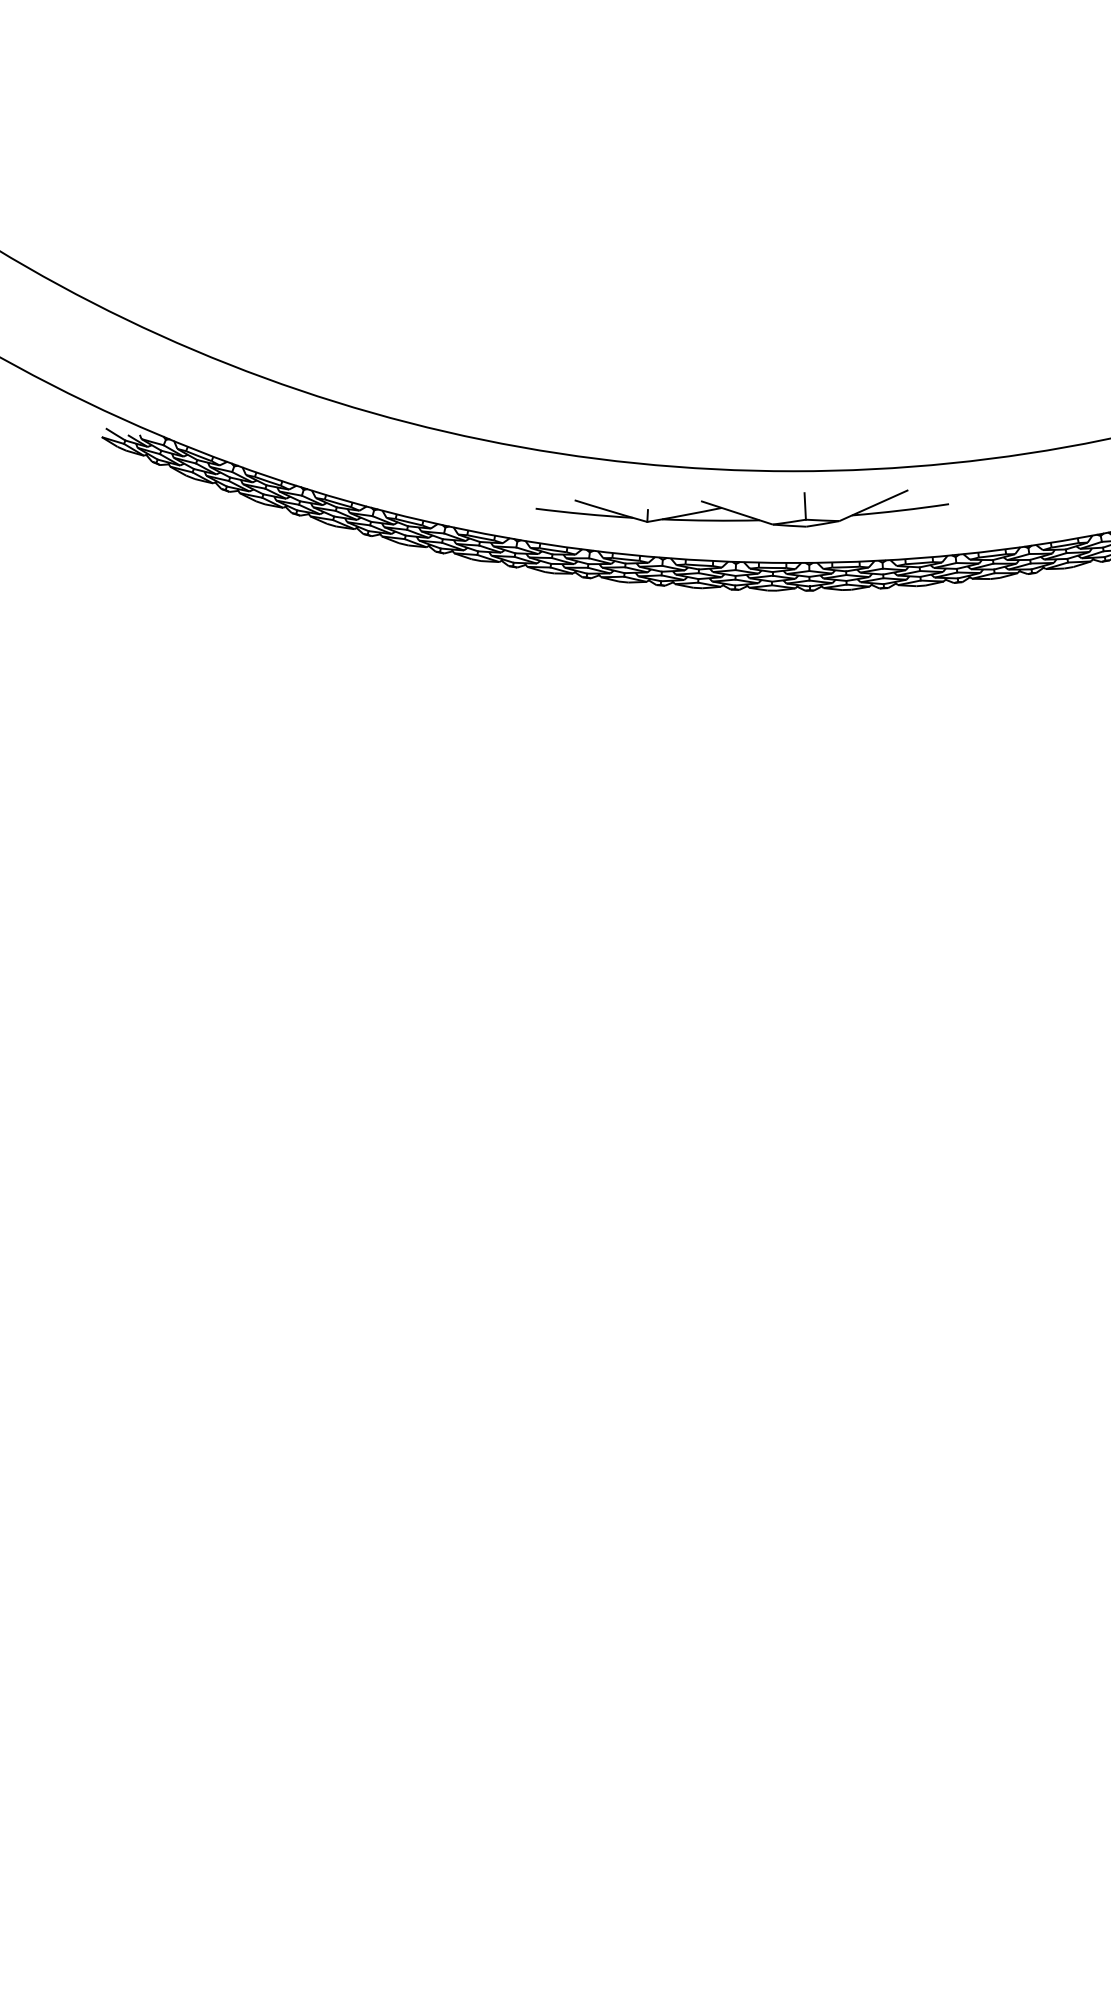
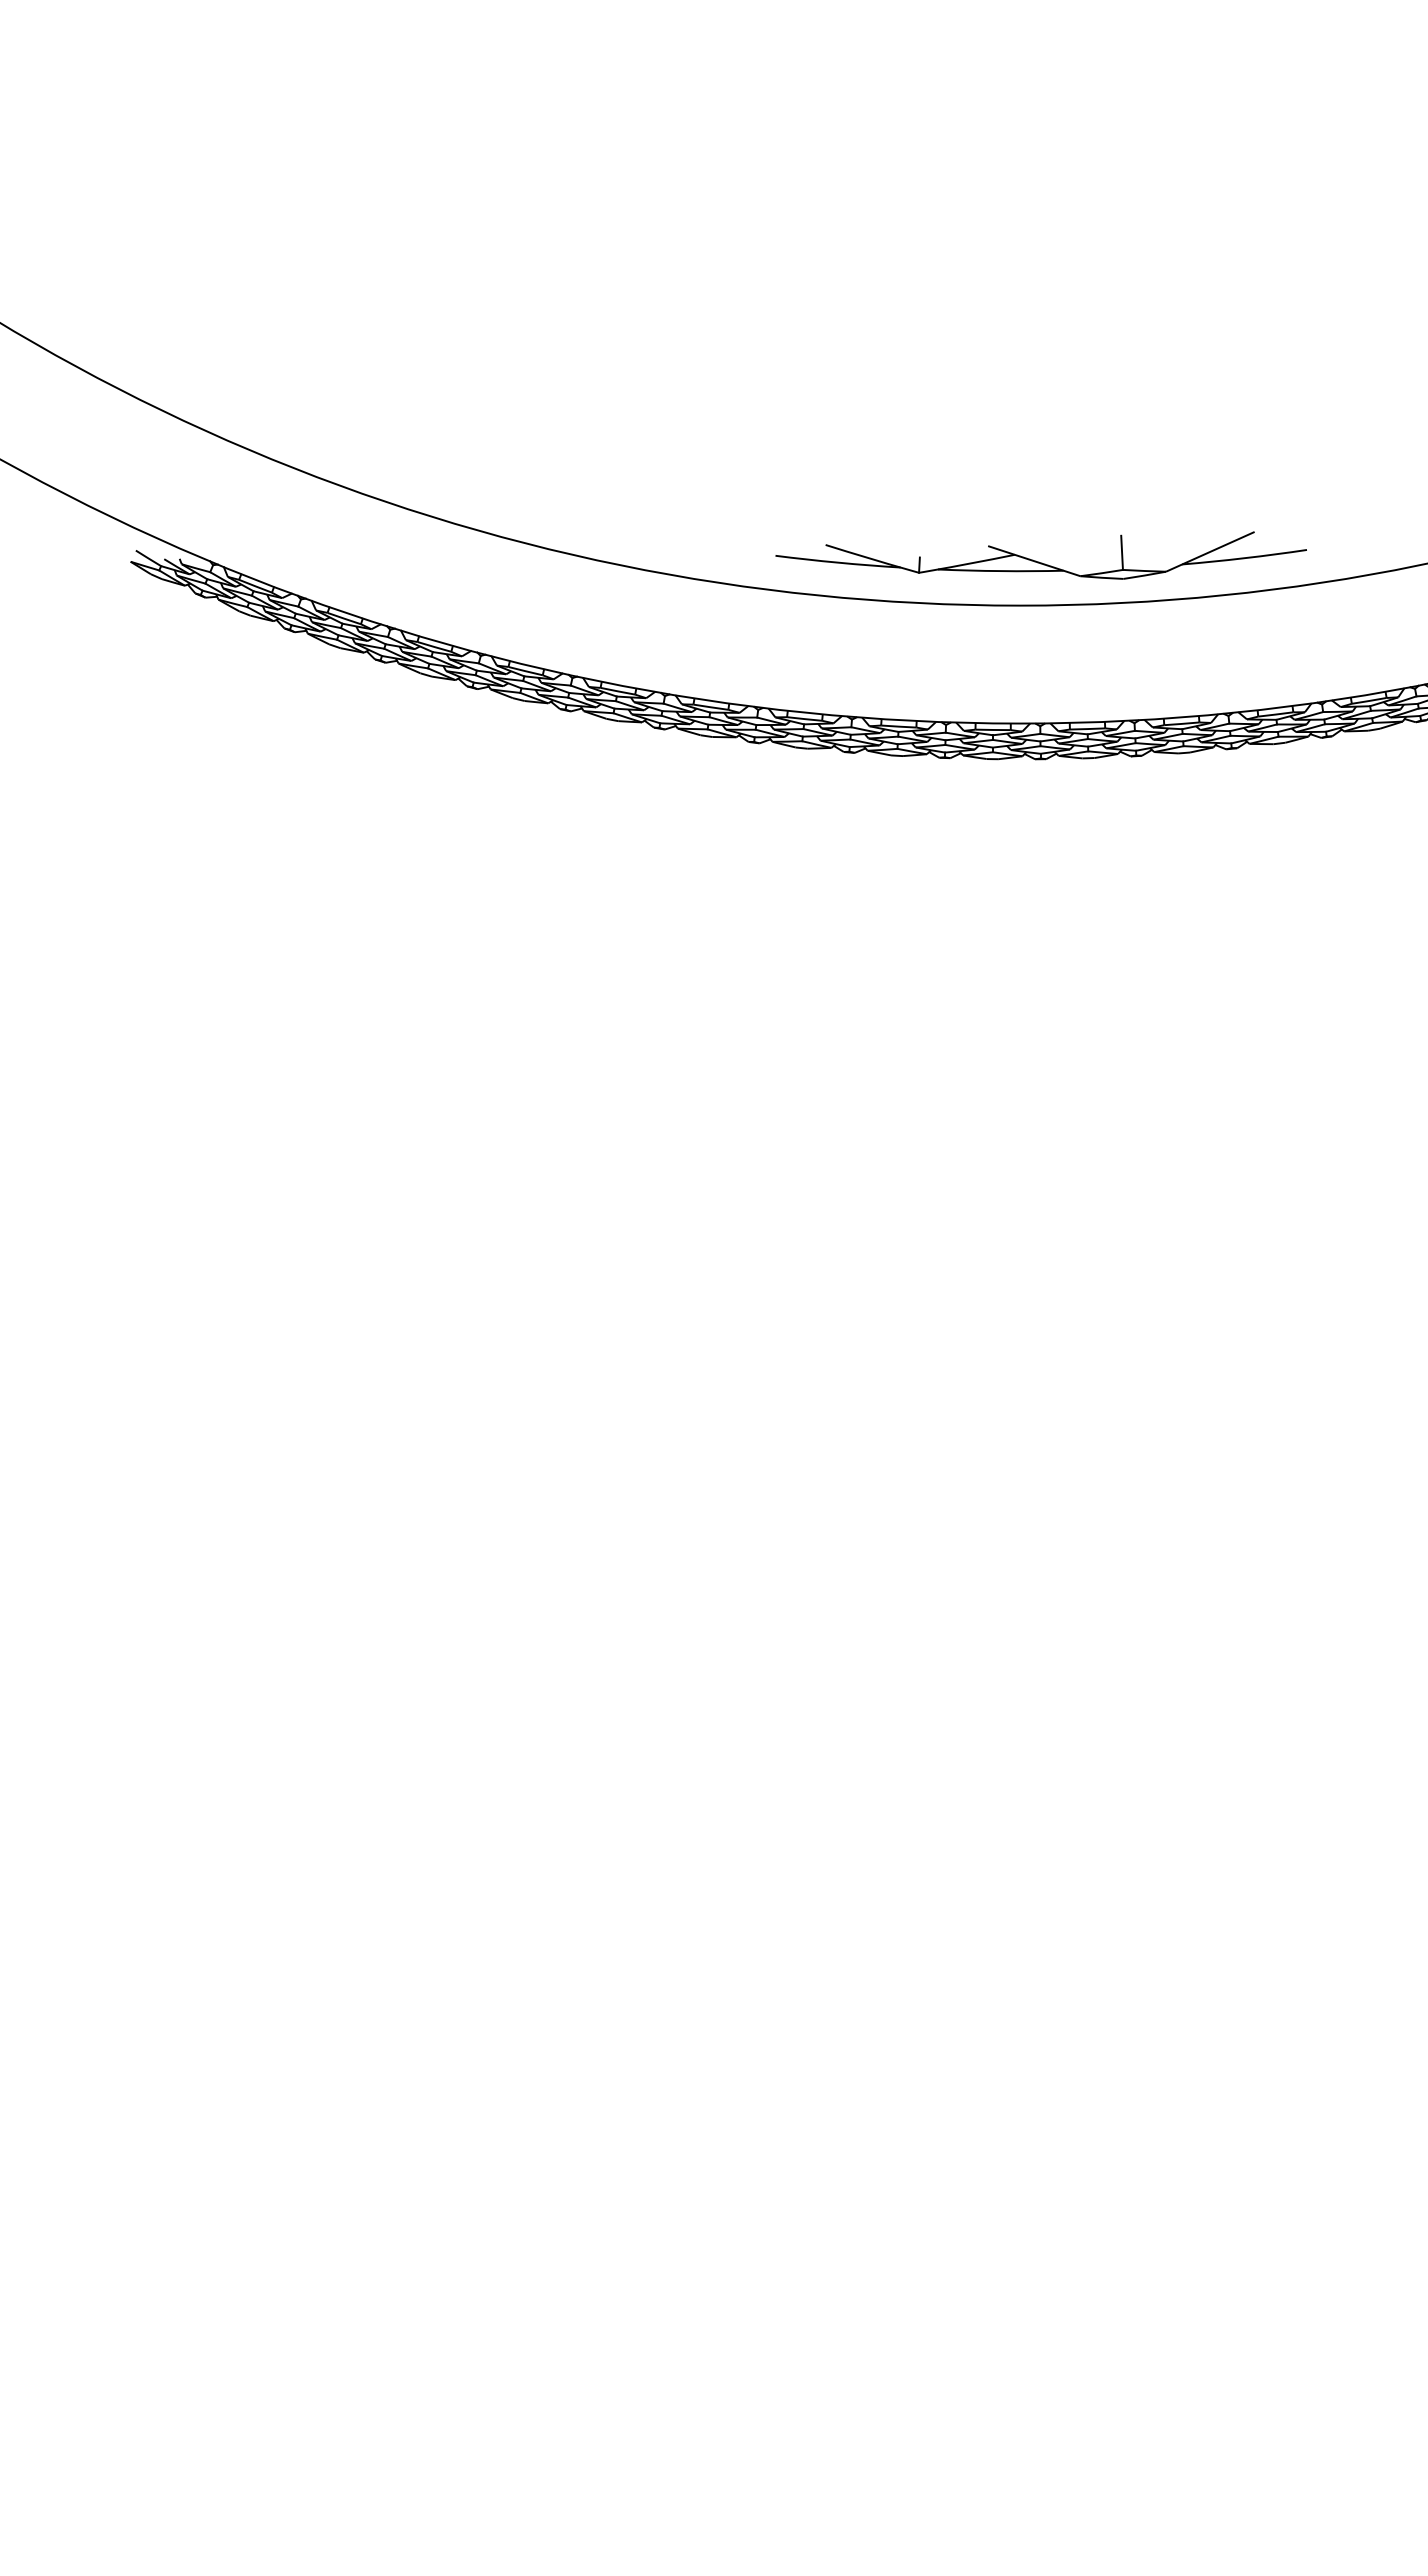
part: (741, 513) -> (1039, 561), moved

